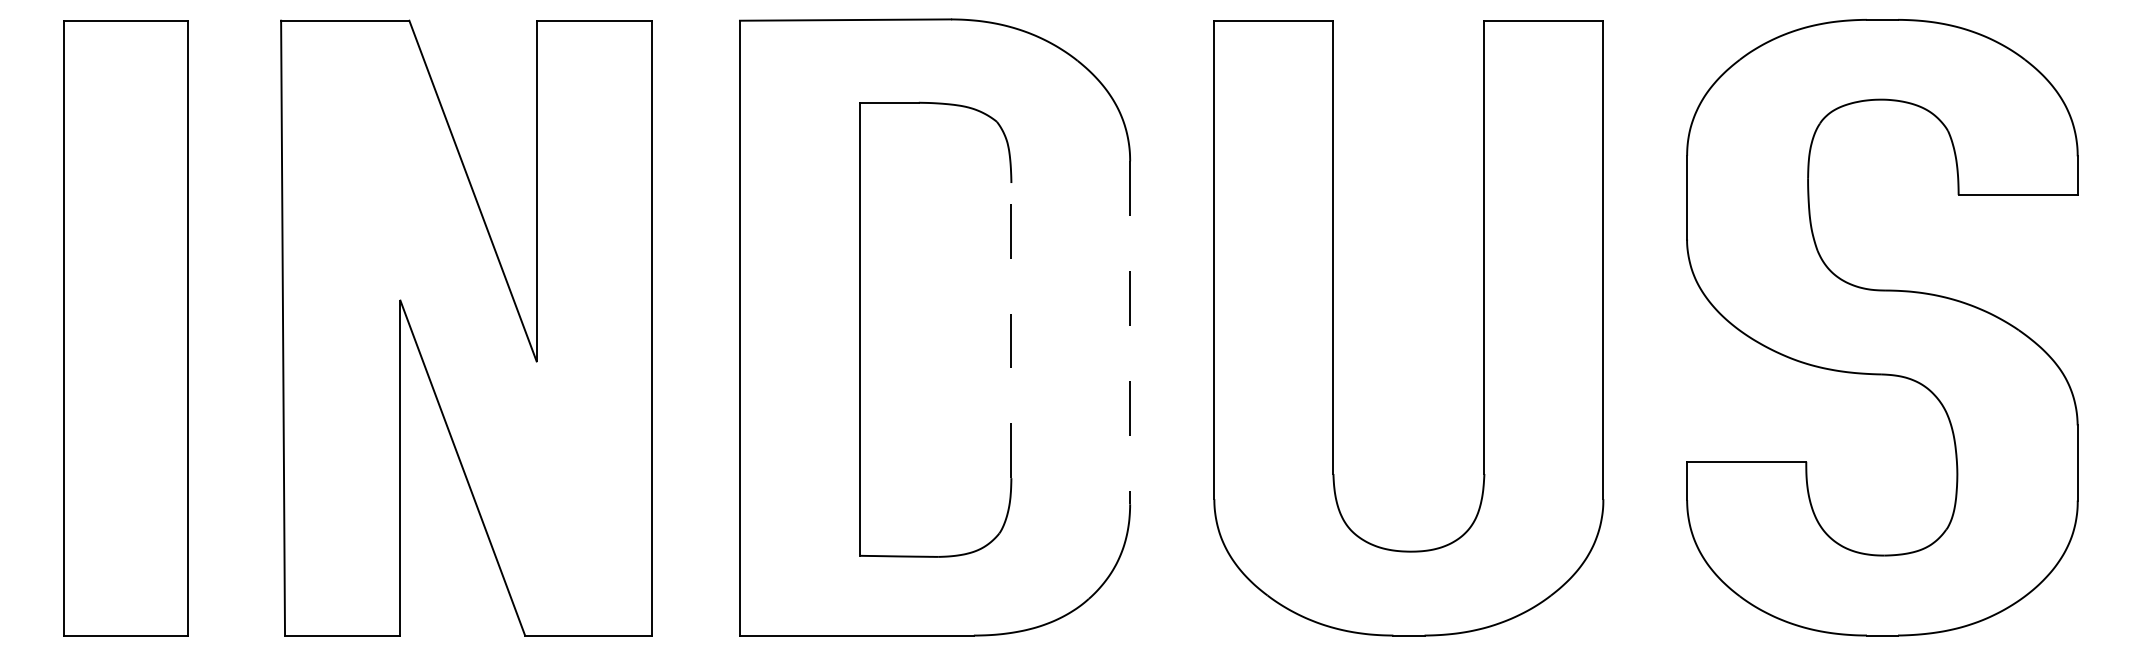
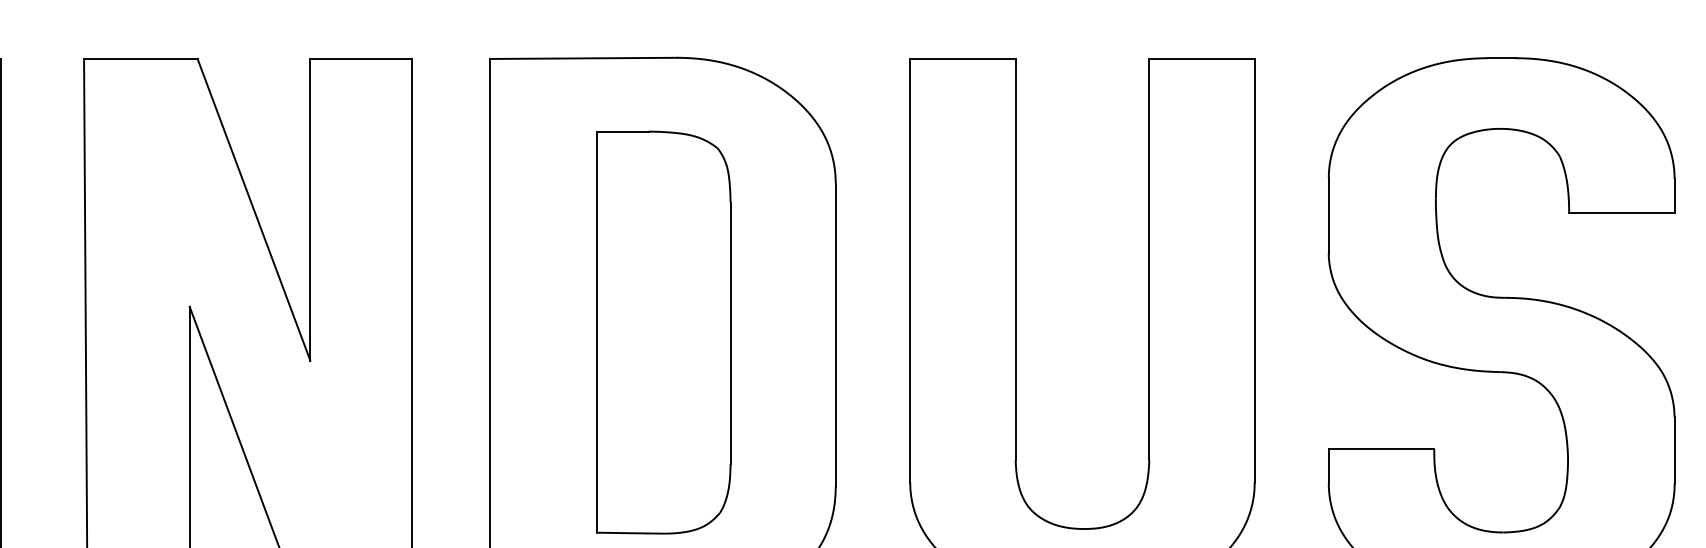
line: (1011, 330) -> (730, 333), dashed -> solid
line: (1130, 333) -> (836, 335), dashed -> solid

